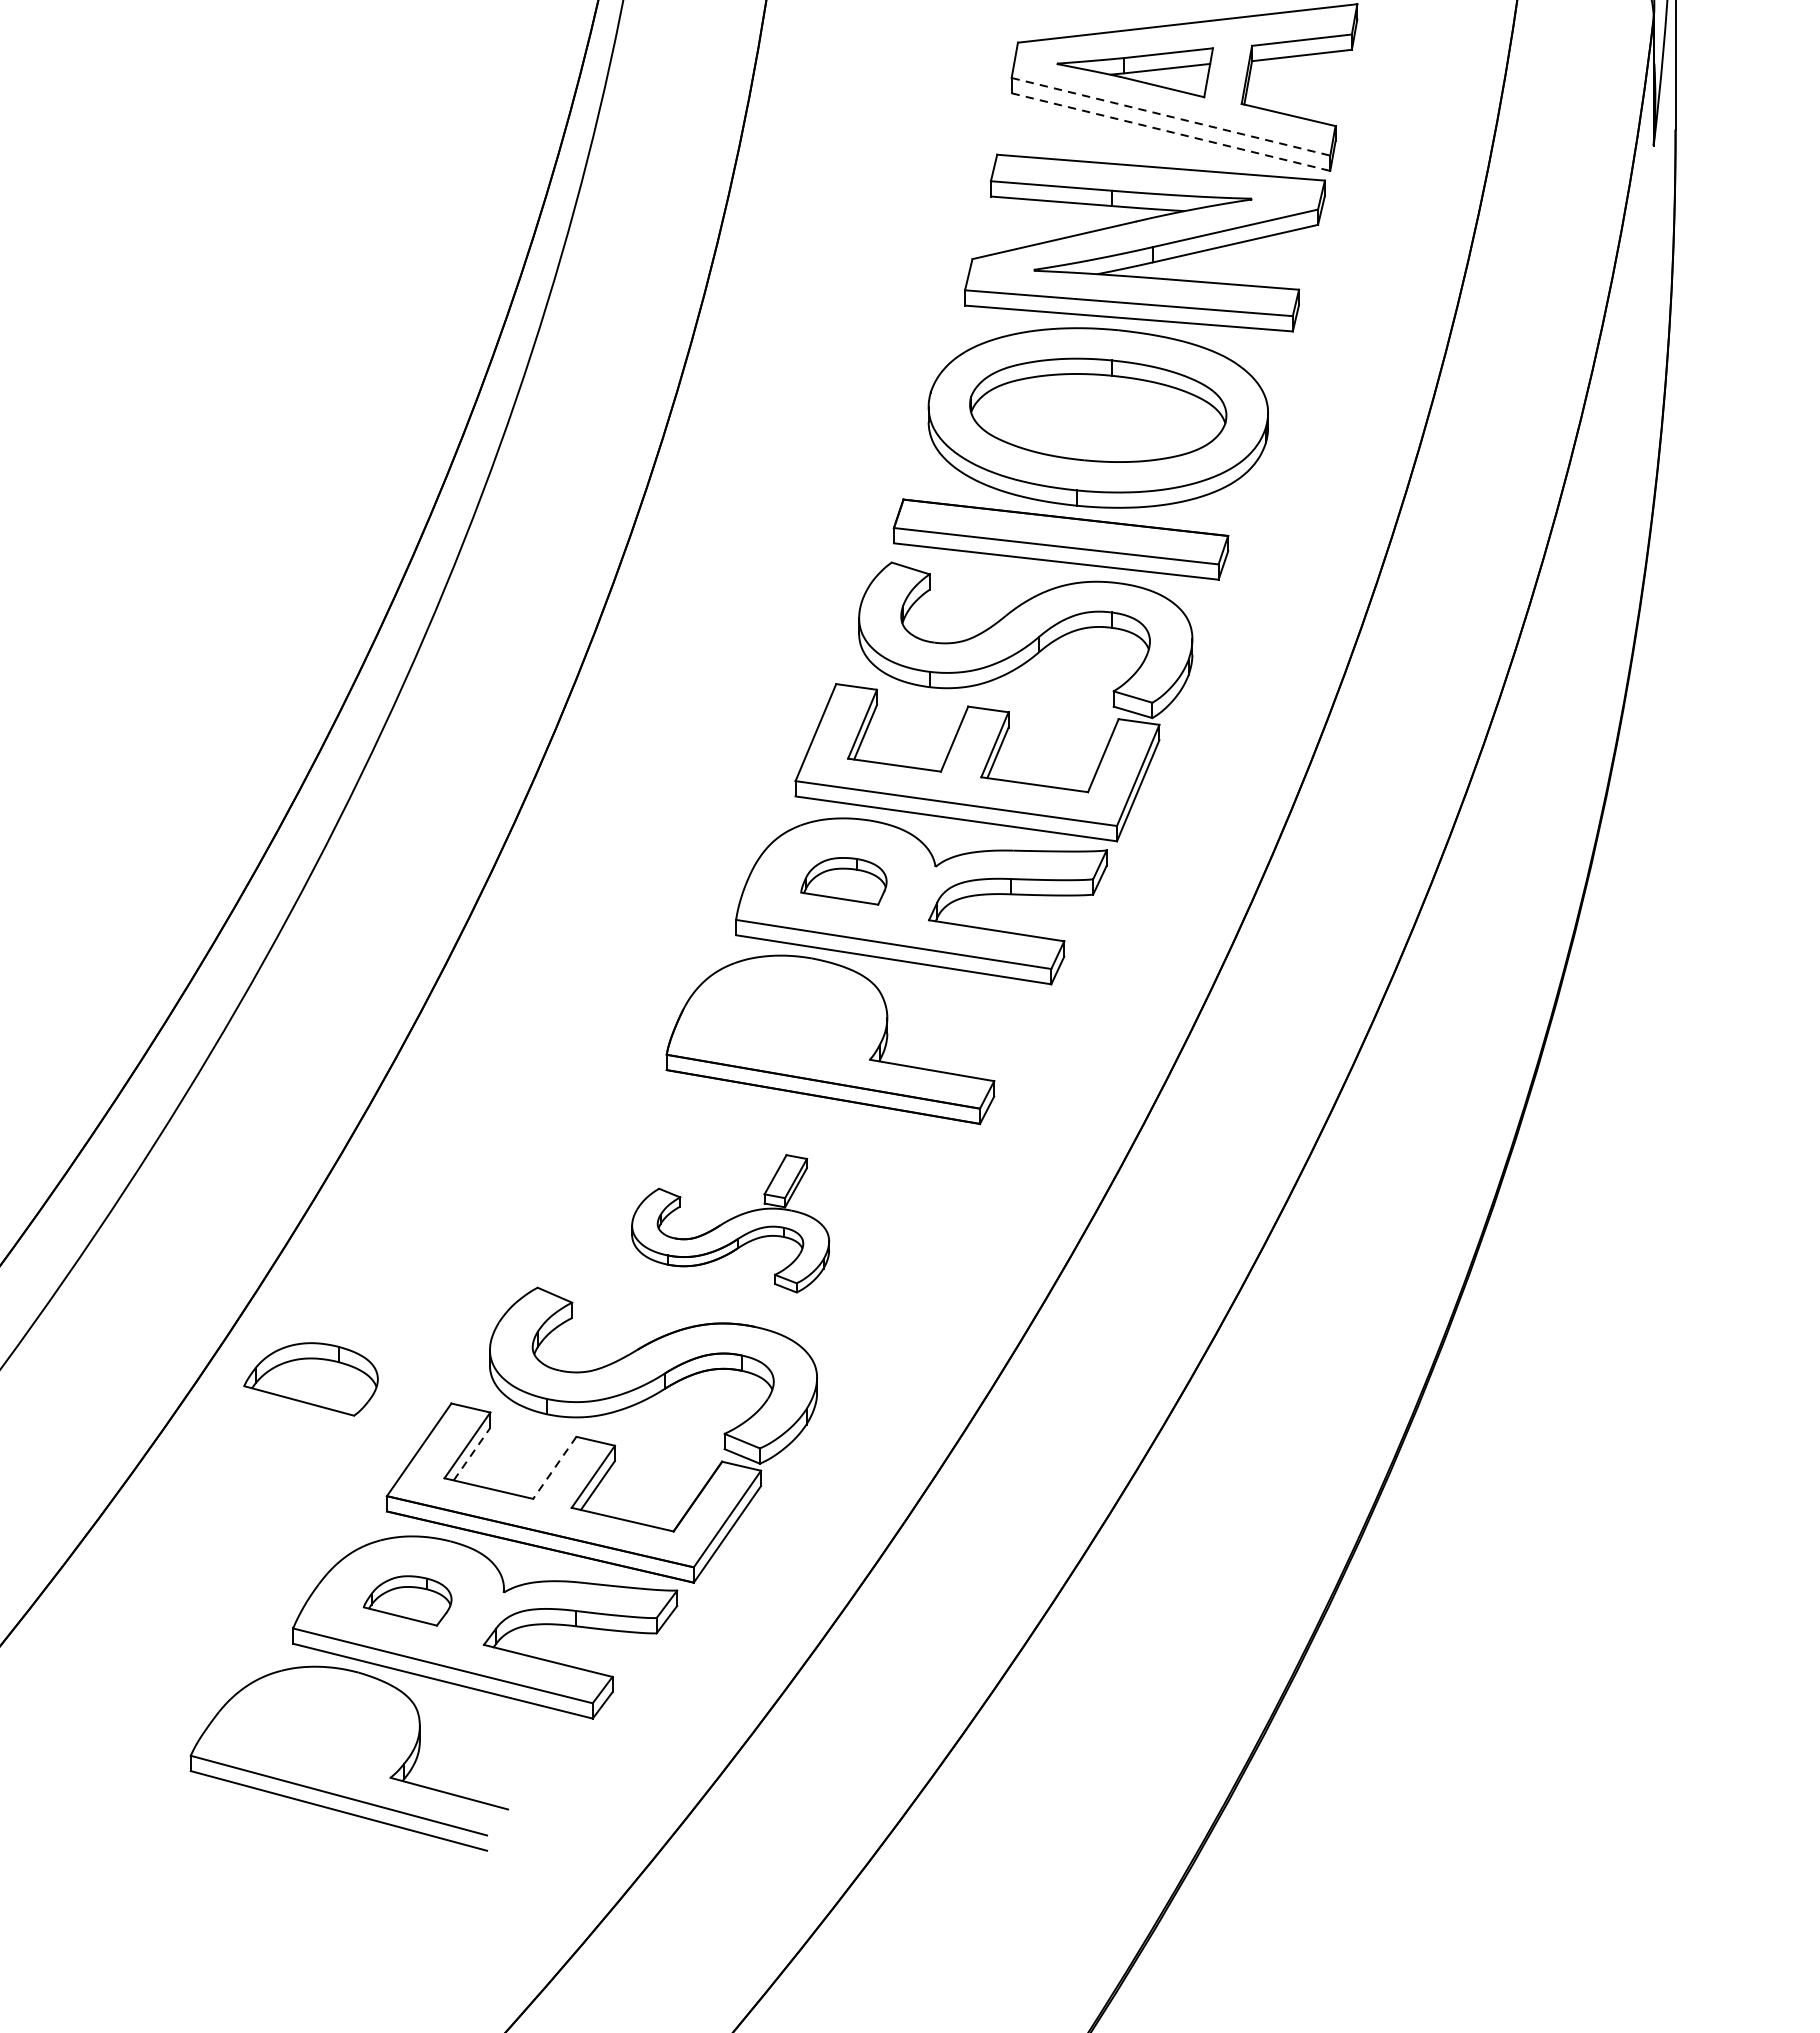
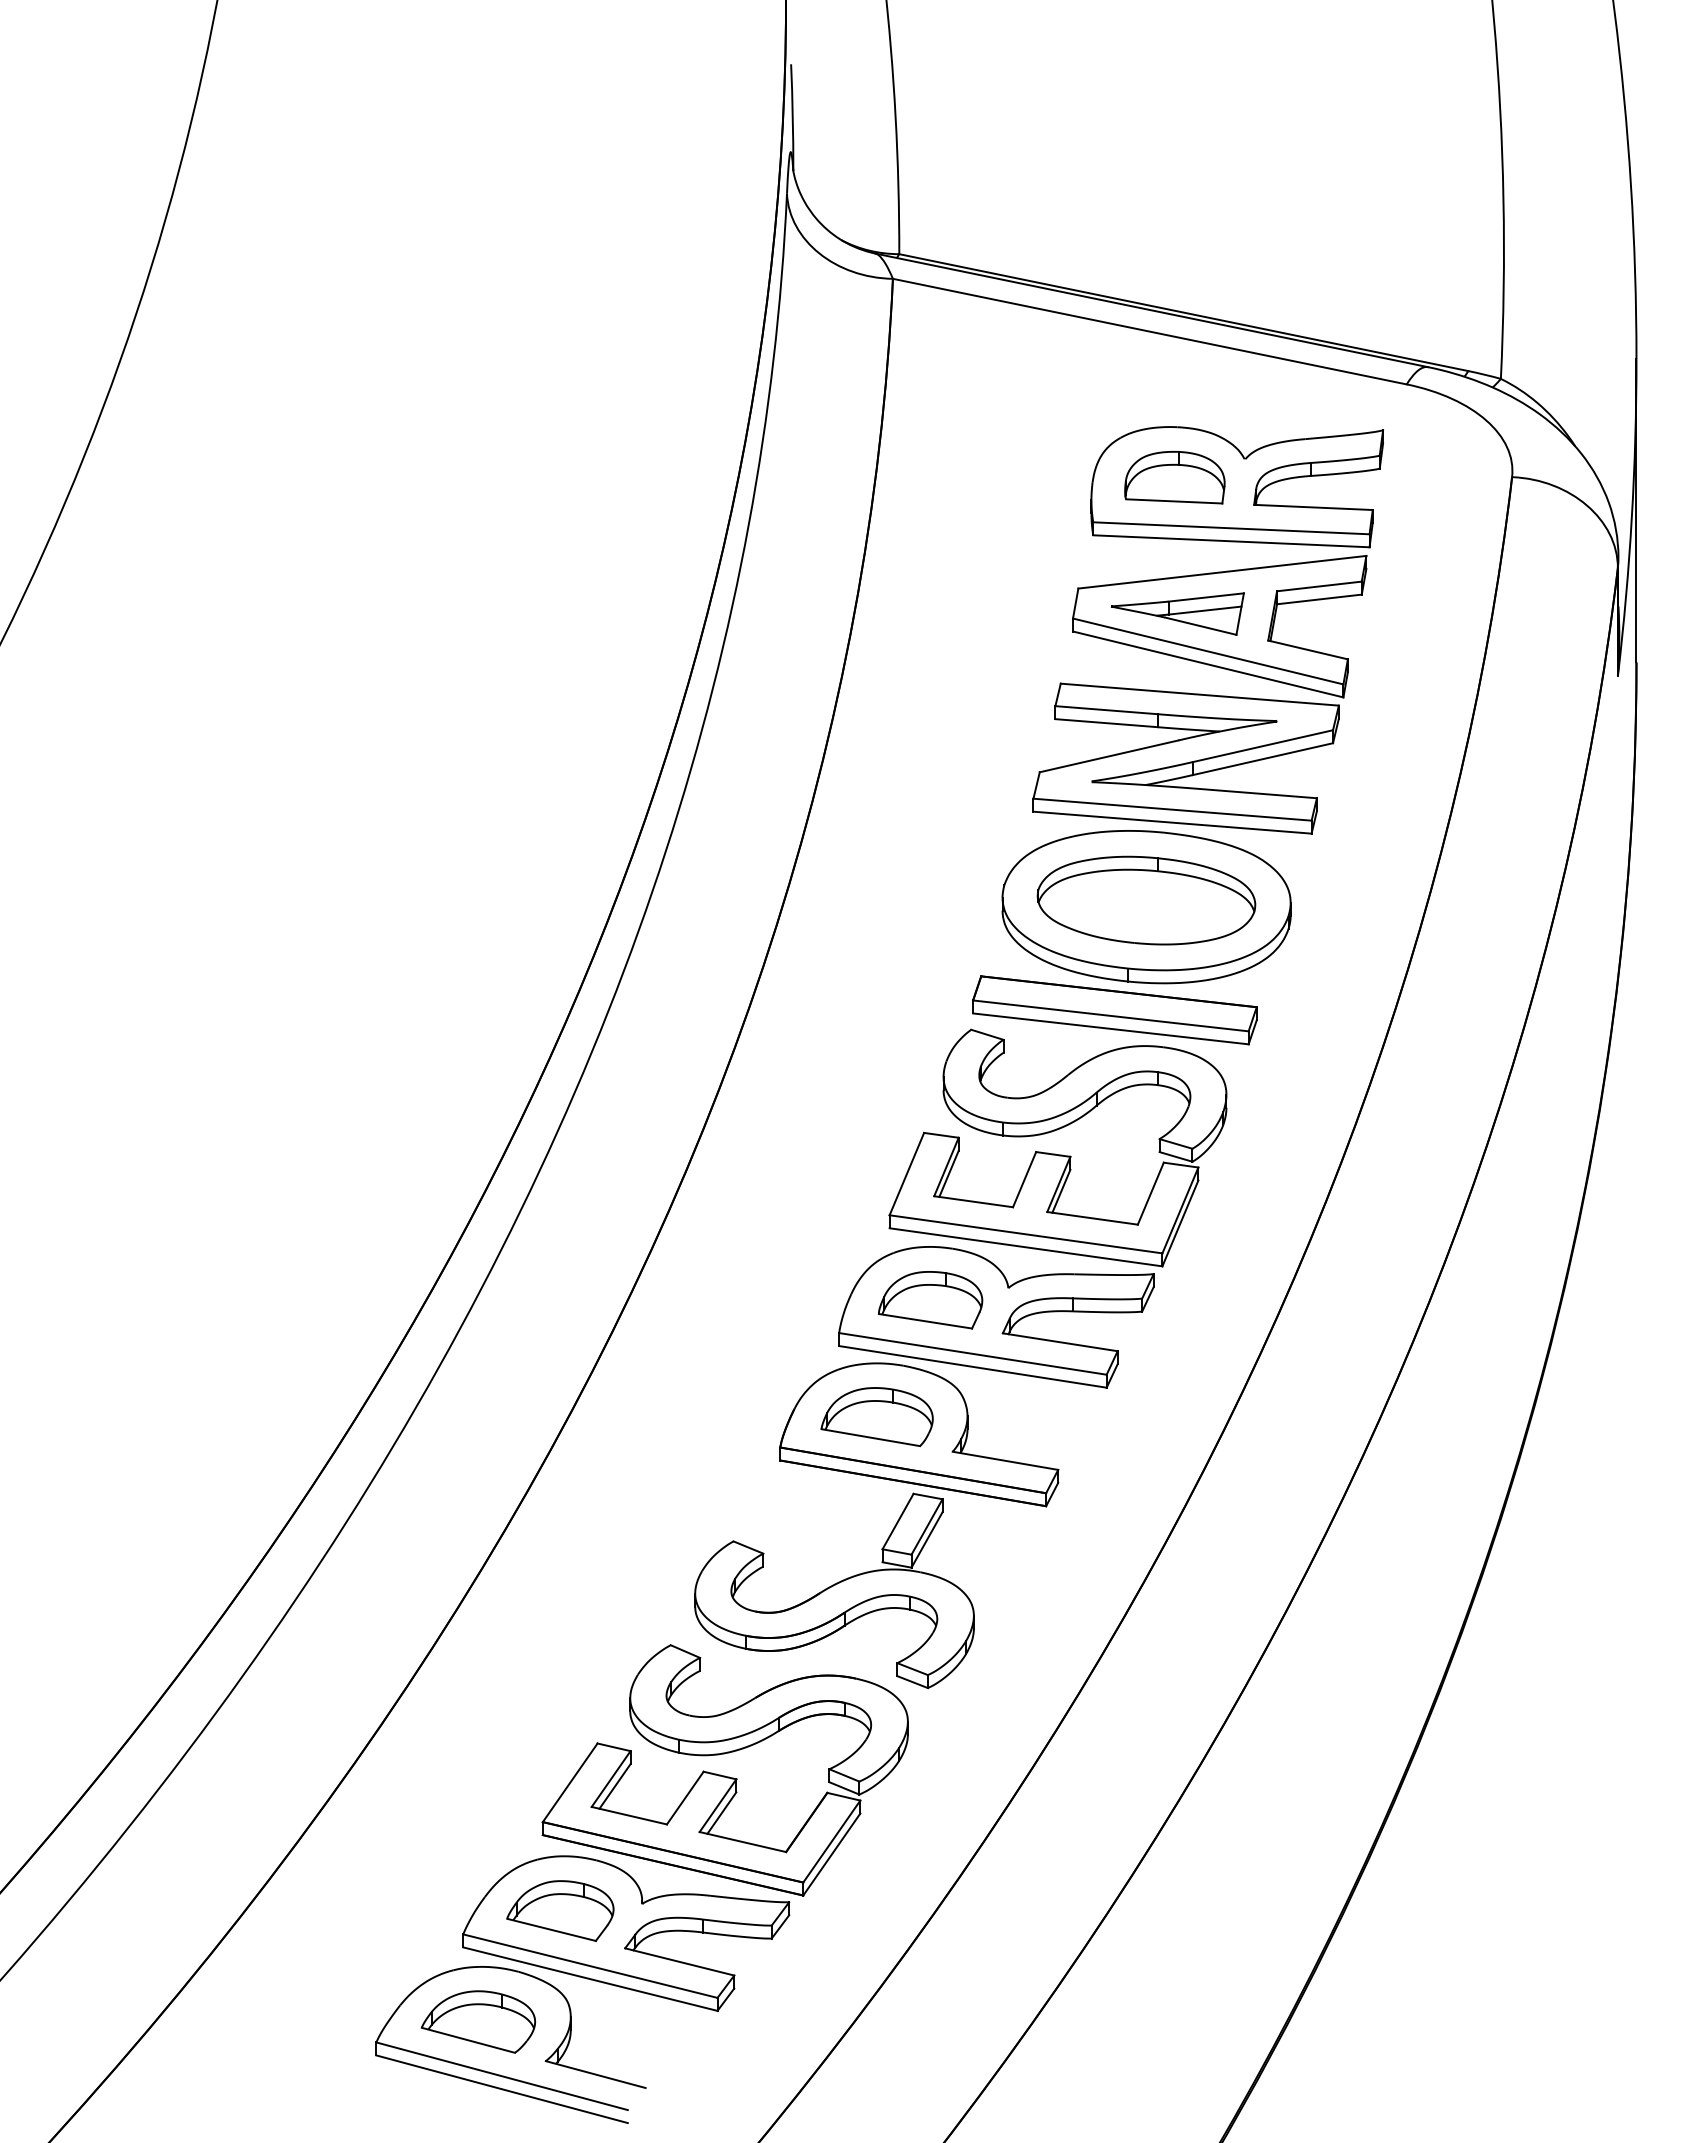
line: (1171, 116) -> (1208, 651), dashed -> solid
line: (1171, 132) -> (1208, 664), dashed -> solid
part: (843, 881) -> (930, 1300), size x1.43
part: (780, 1019) -> (876, 1417), added
part: (730, 1223) -> (834, 1590), size x1.67
part: (311, 1378) -> (478, 2021), moved
line: (472, 1454) -> (615, 1786), dashed -> solid
line: (555, 1468) -> (685, 1798), dashed -> solid
part: (407, 1600) -> (560, 1910), size x1.43

